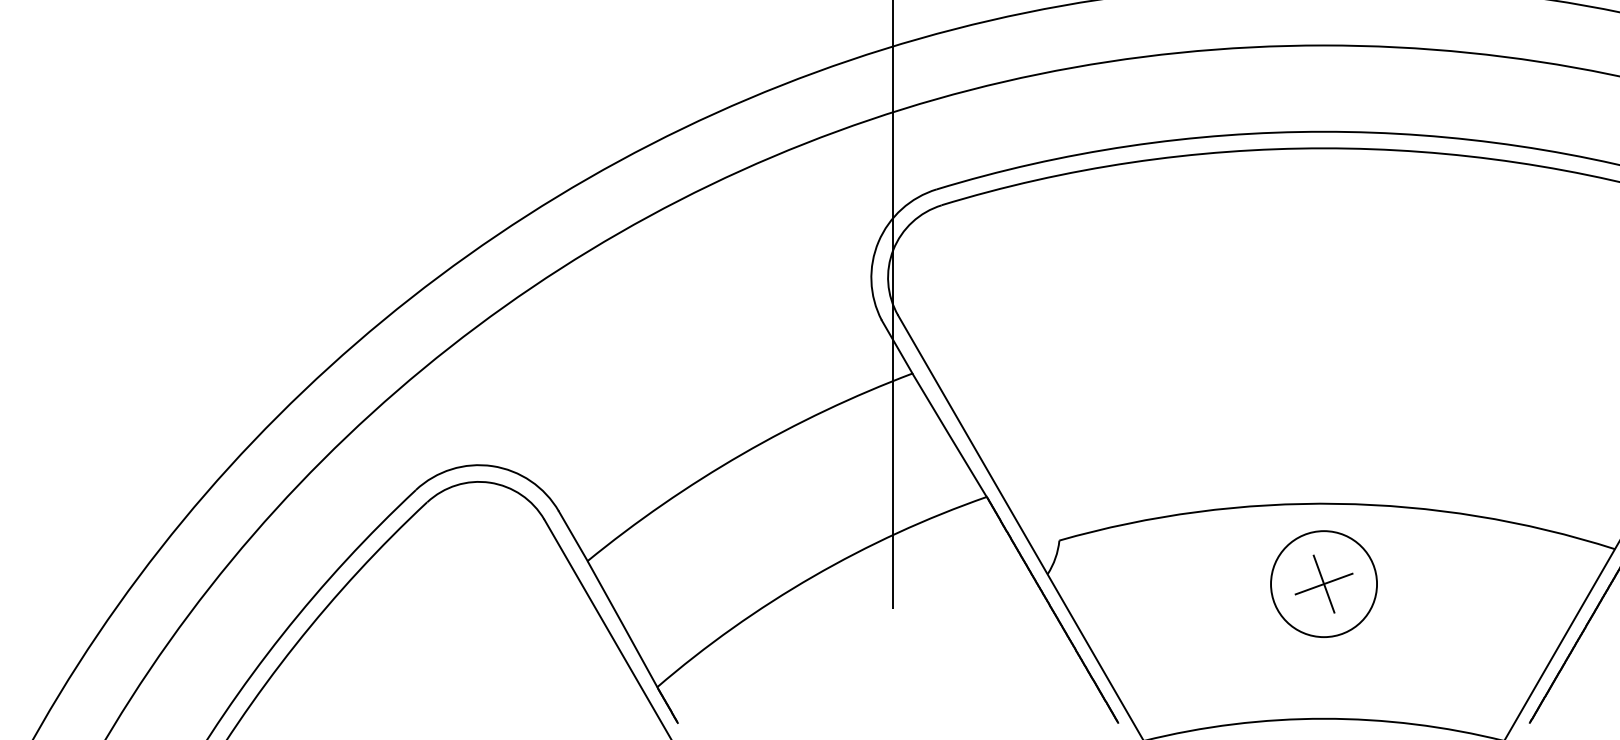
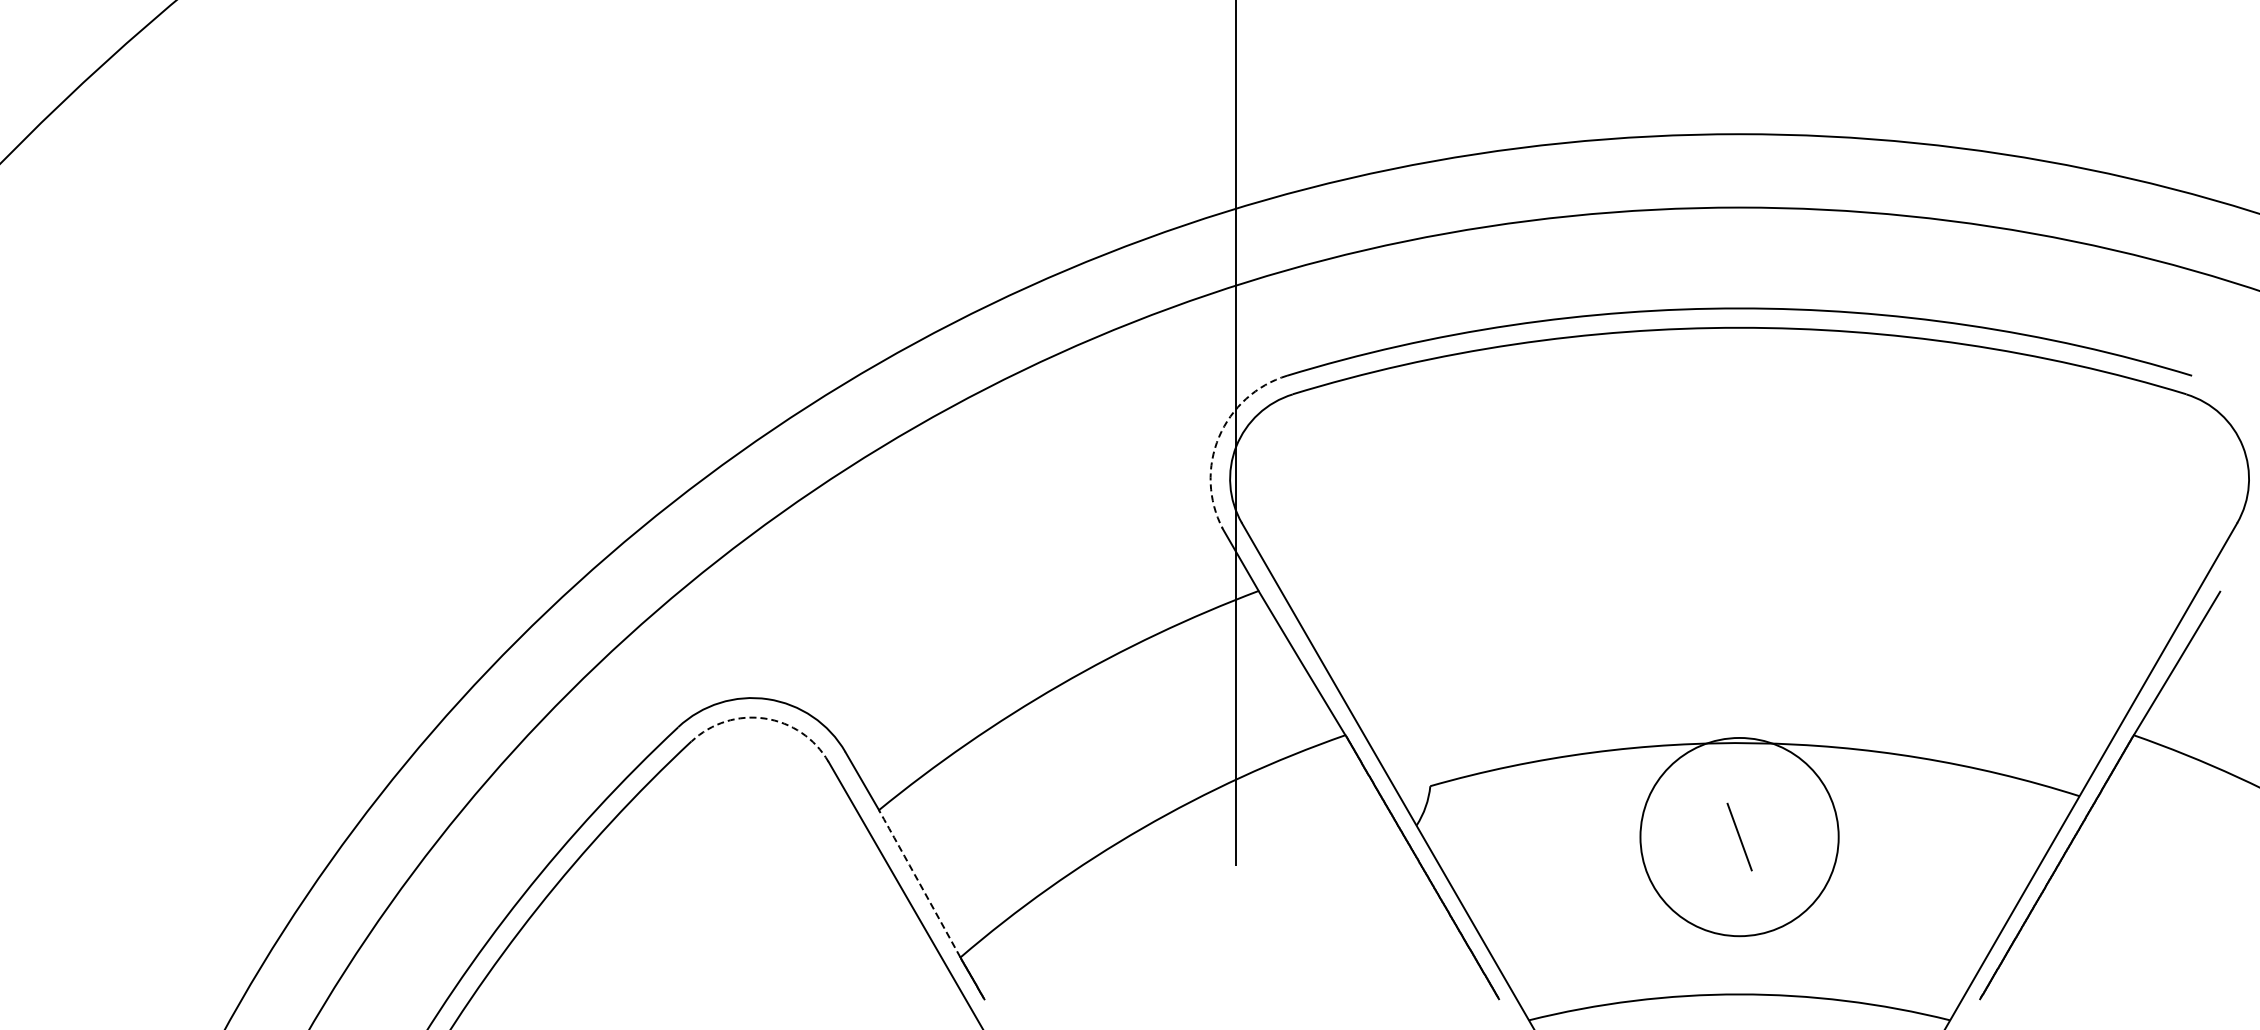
arc: (878, 242) -> (1219, 437), solid -> dashed
arc: (489, 482) -> (764, 718), solid -> dashed
line: (1323, 583) -> (1739, 836), removed
circle: (1323, 584) -> (1739, 837), size x1.6
arc: (622, 623) -> (919, 883), solid -> dashed

